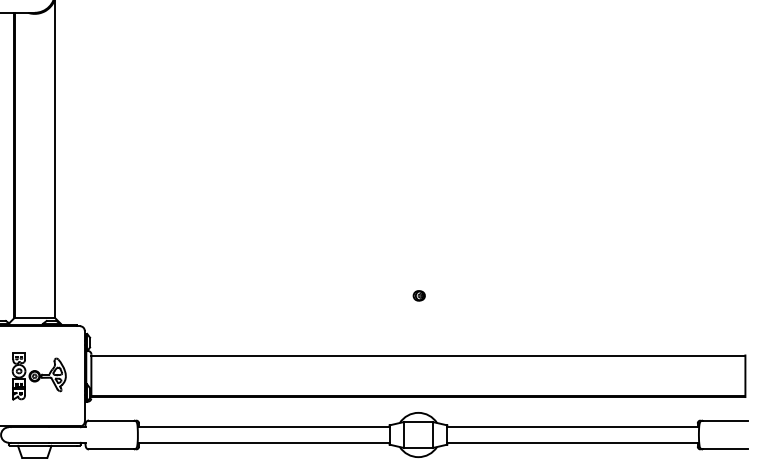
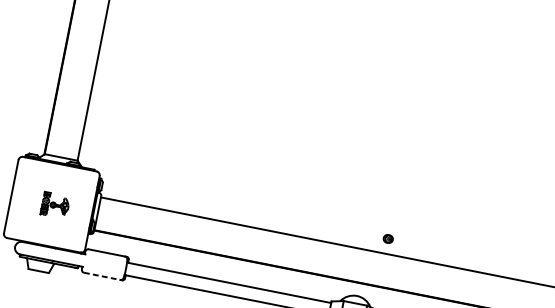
part: (418, 295) -> (387, 238), moved
part: (38, 376) -> (54, 205), size x0.6
line: (111, 449) -> (102, 276), solid -> dashed

